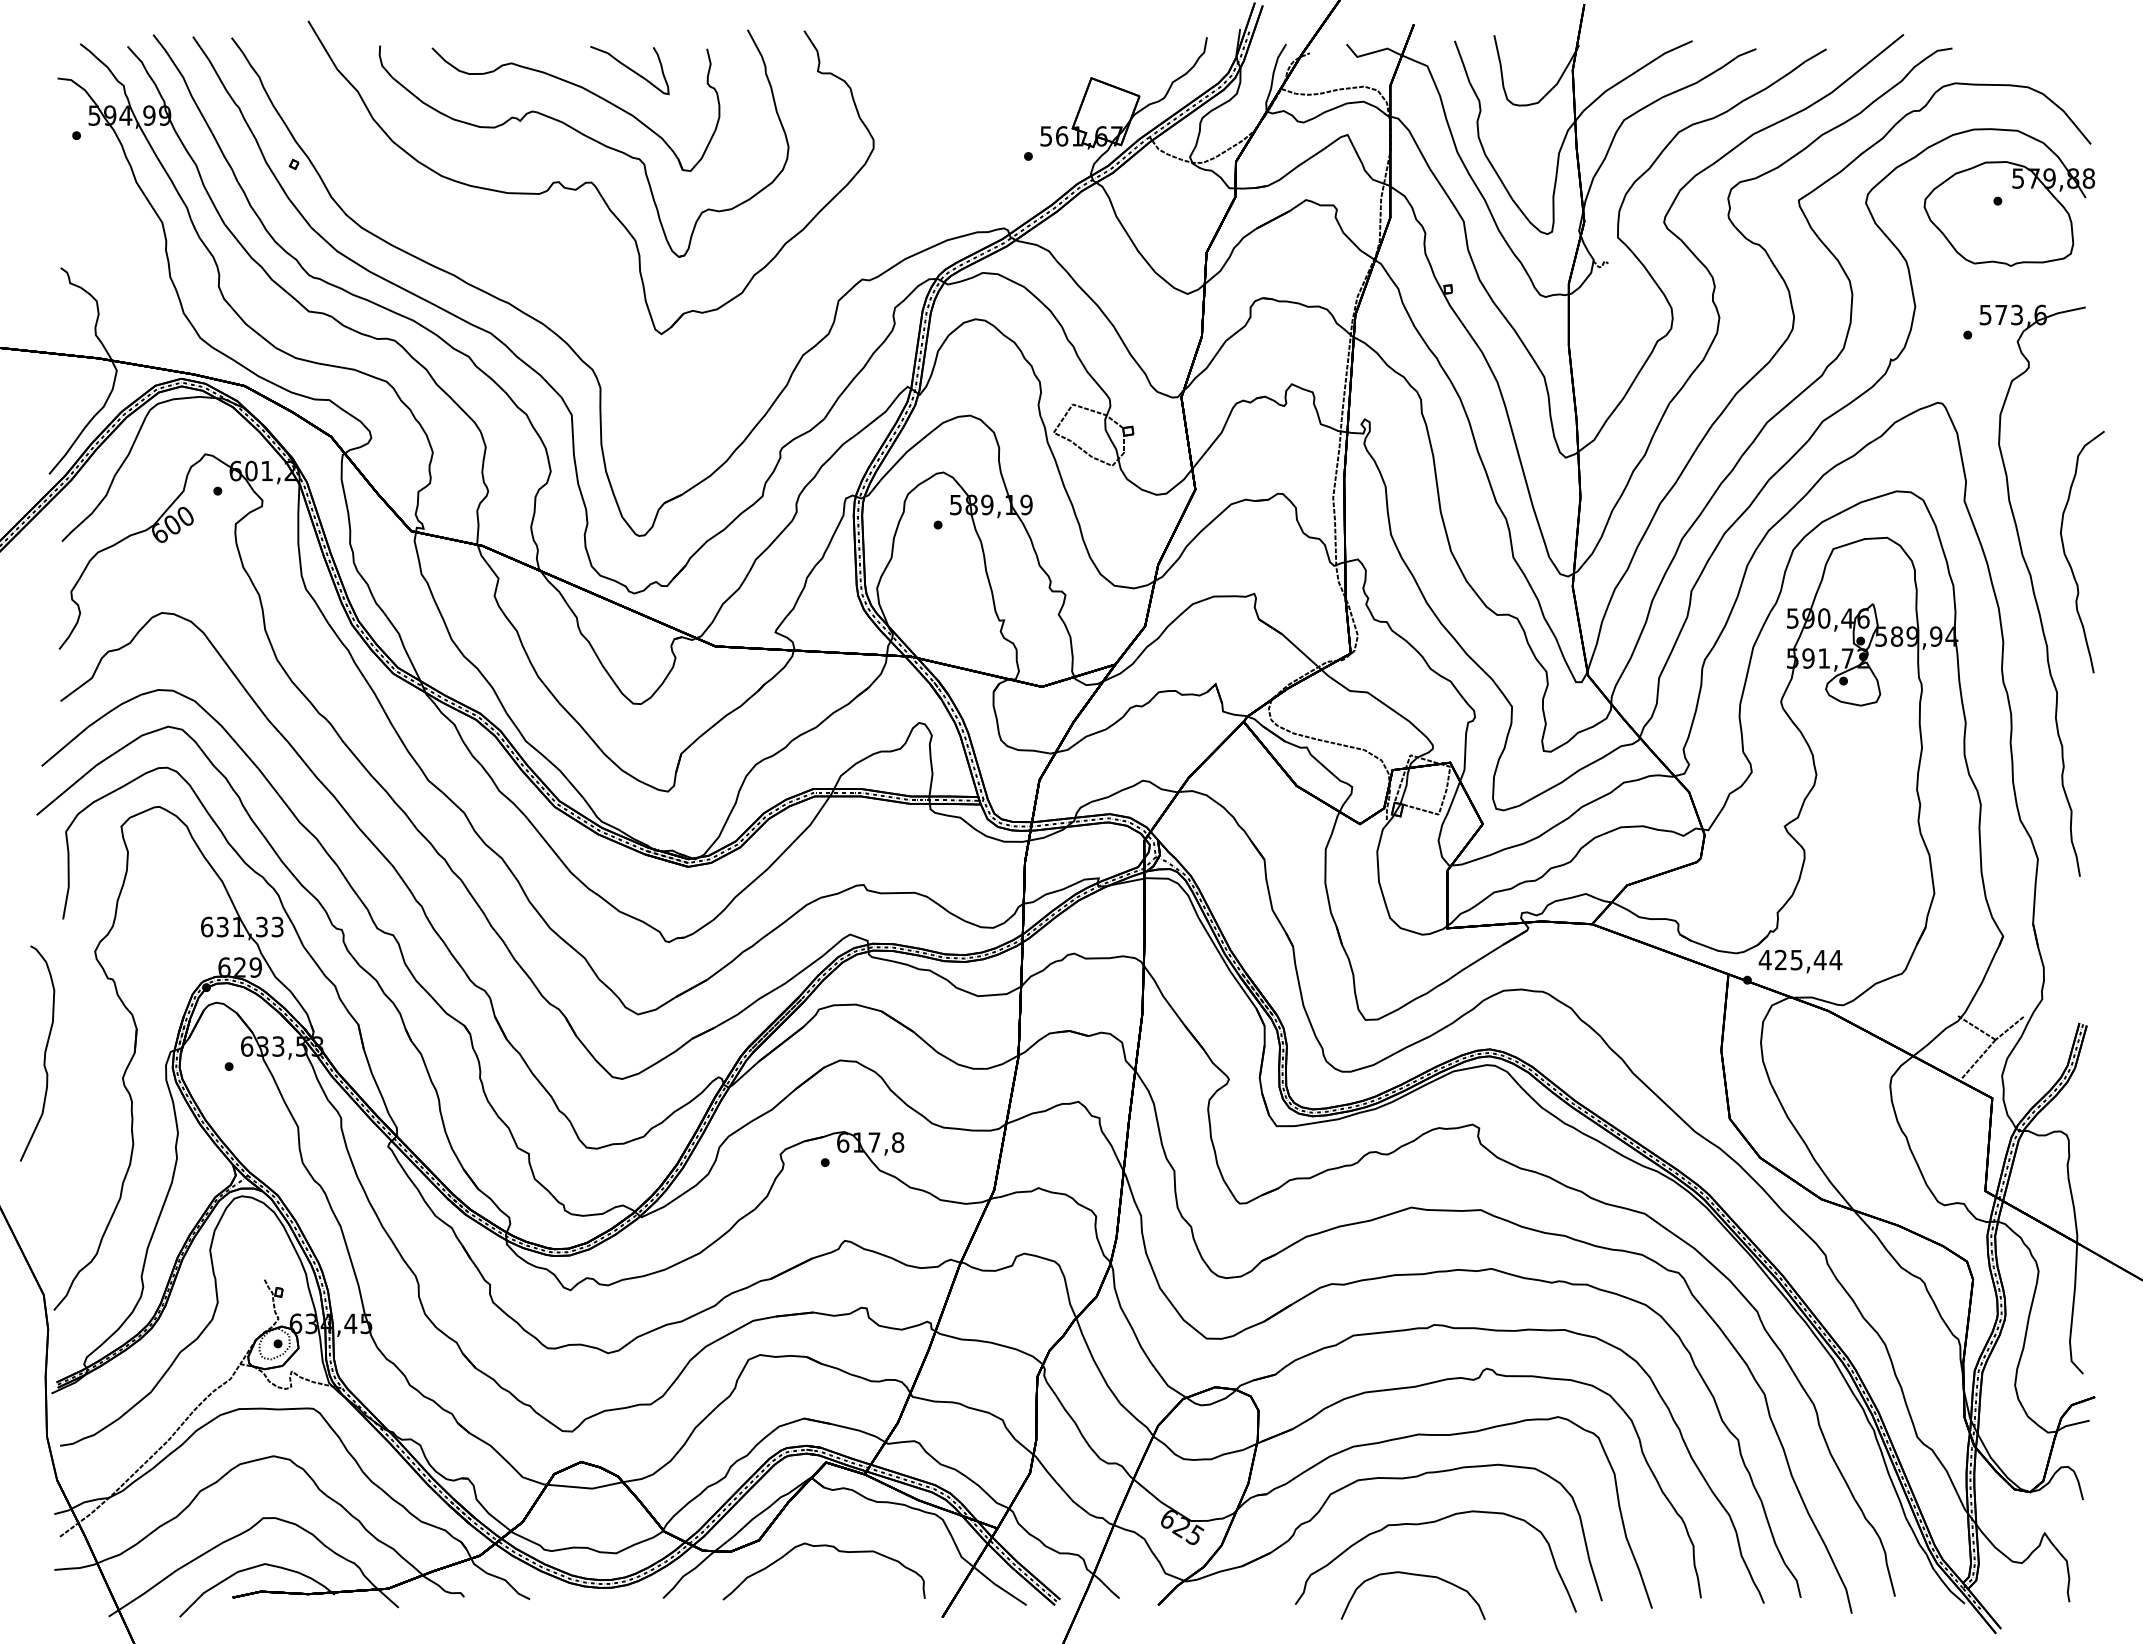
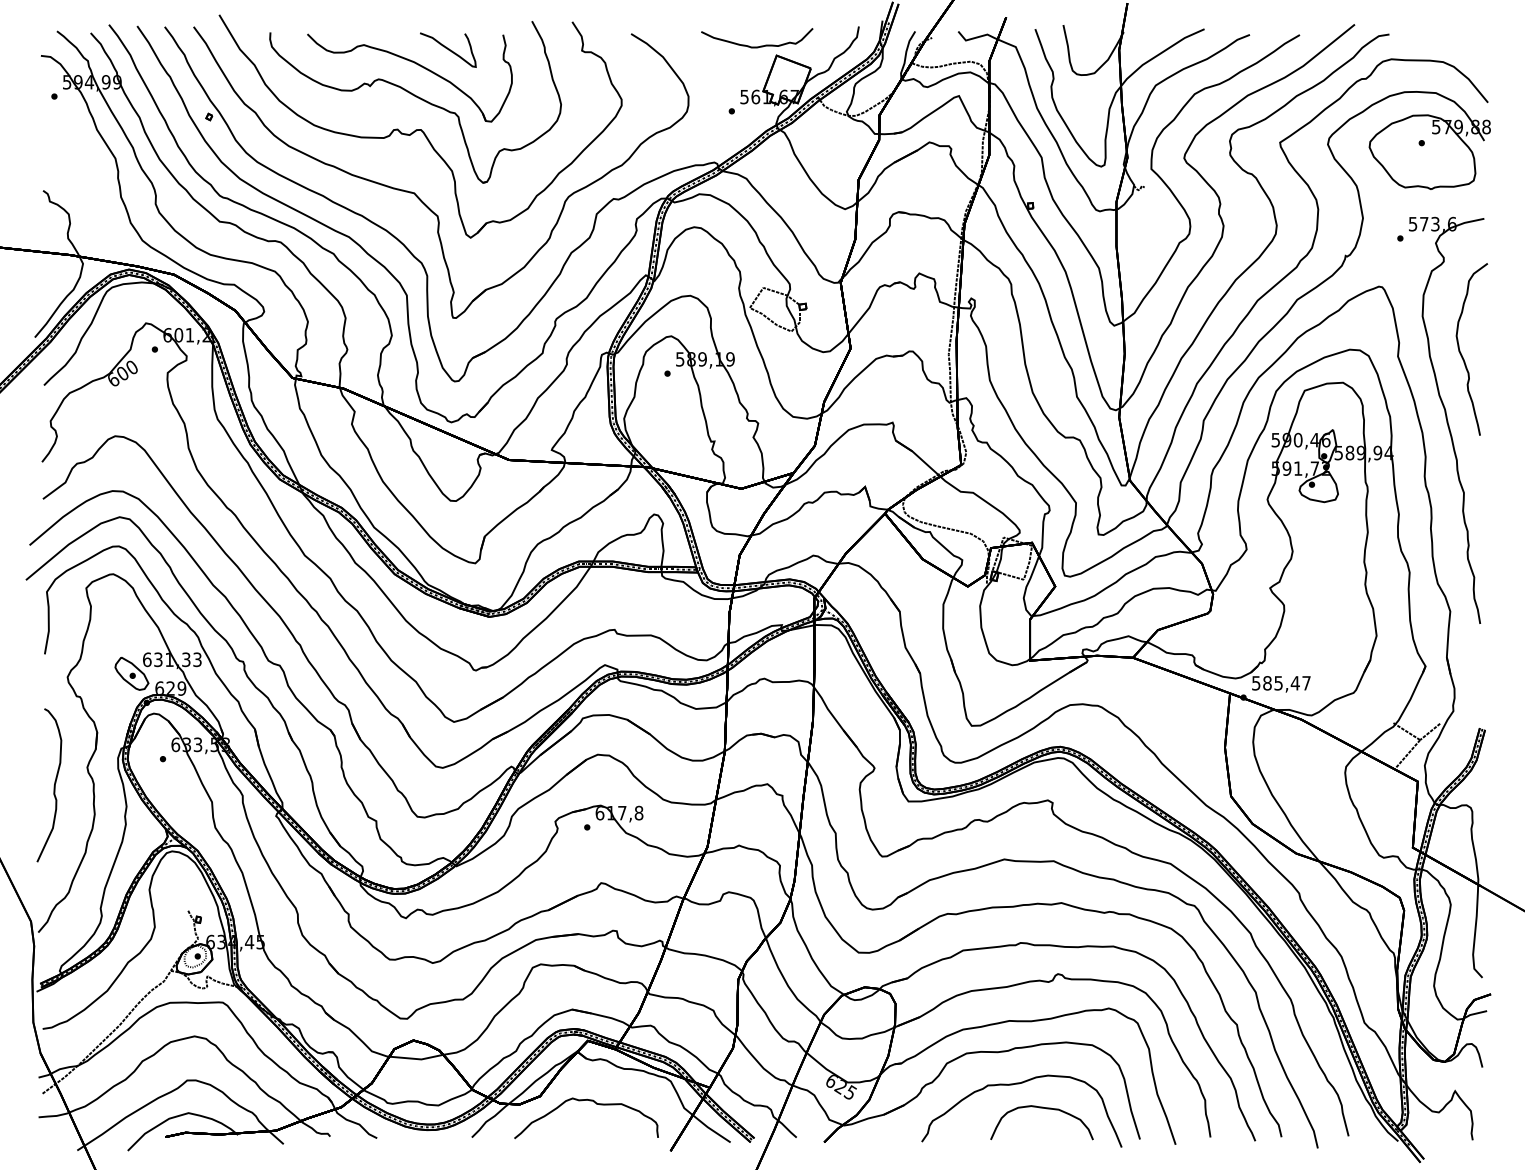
curve: (1063, 65) -> (756, 46), added
part: (586, 274) -> (417, 195), added
curve: (2068, 559) -> (1462, 354), moved
part: (185, 946) -> (131, 673), added
text: (1800, 959) -> (1281, 682), 425,44 -> 585,47
curve: (44, 1053) -> (54, 785), moved
curve: (1412, 1575) -> (1041, 1108), moved

